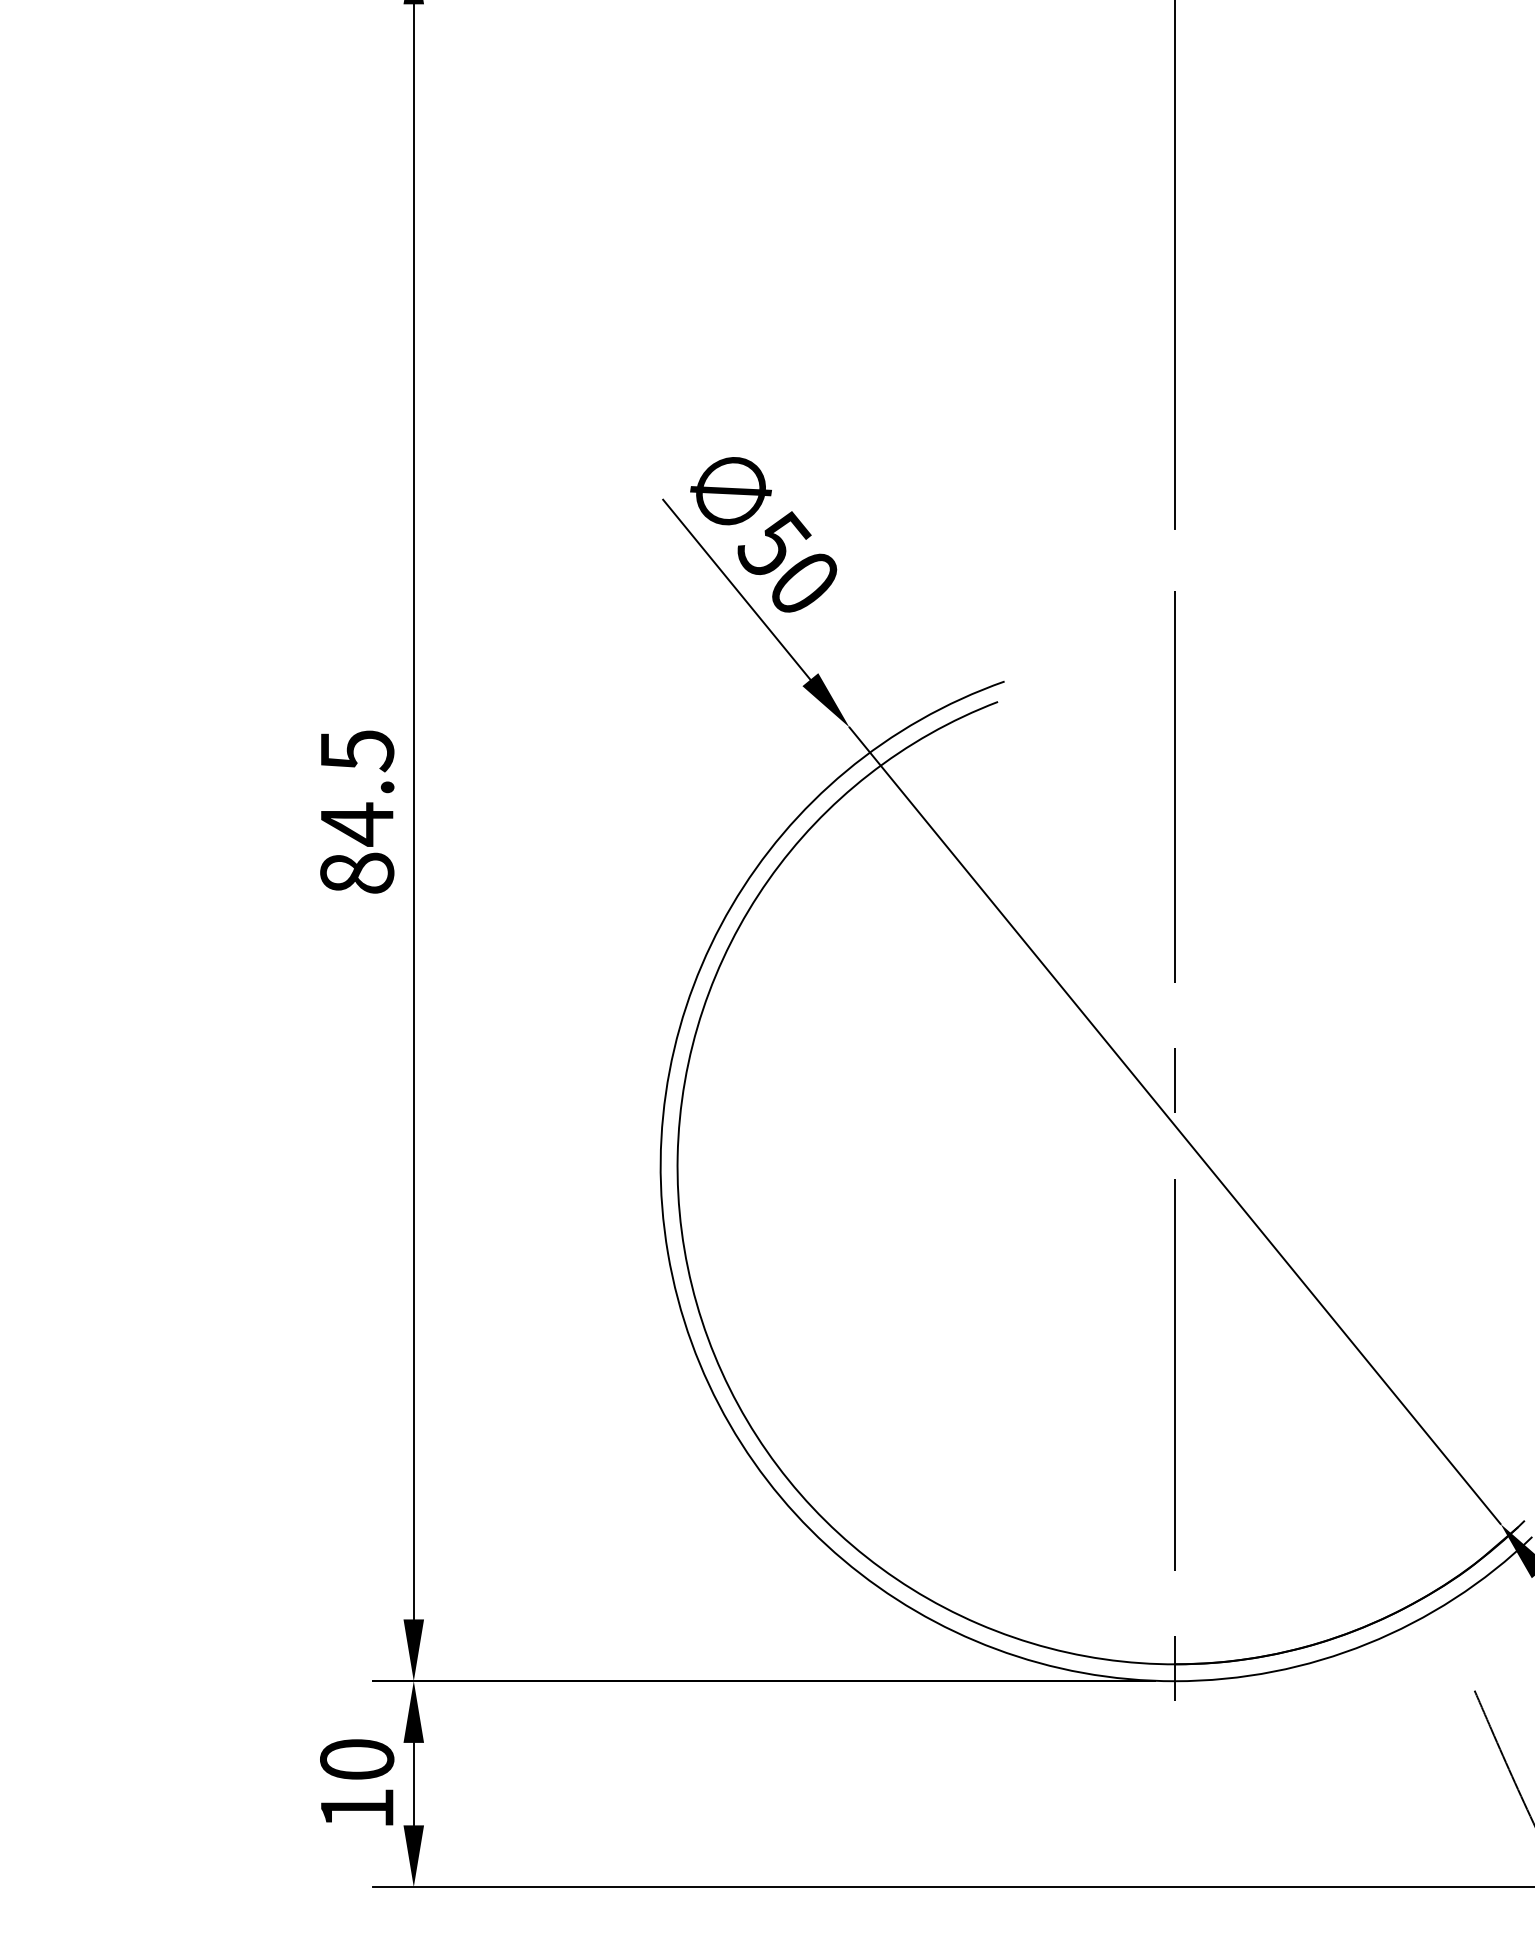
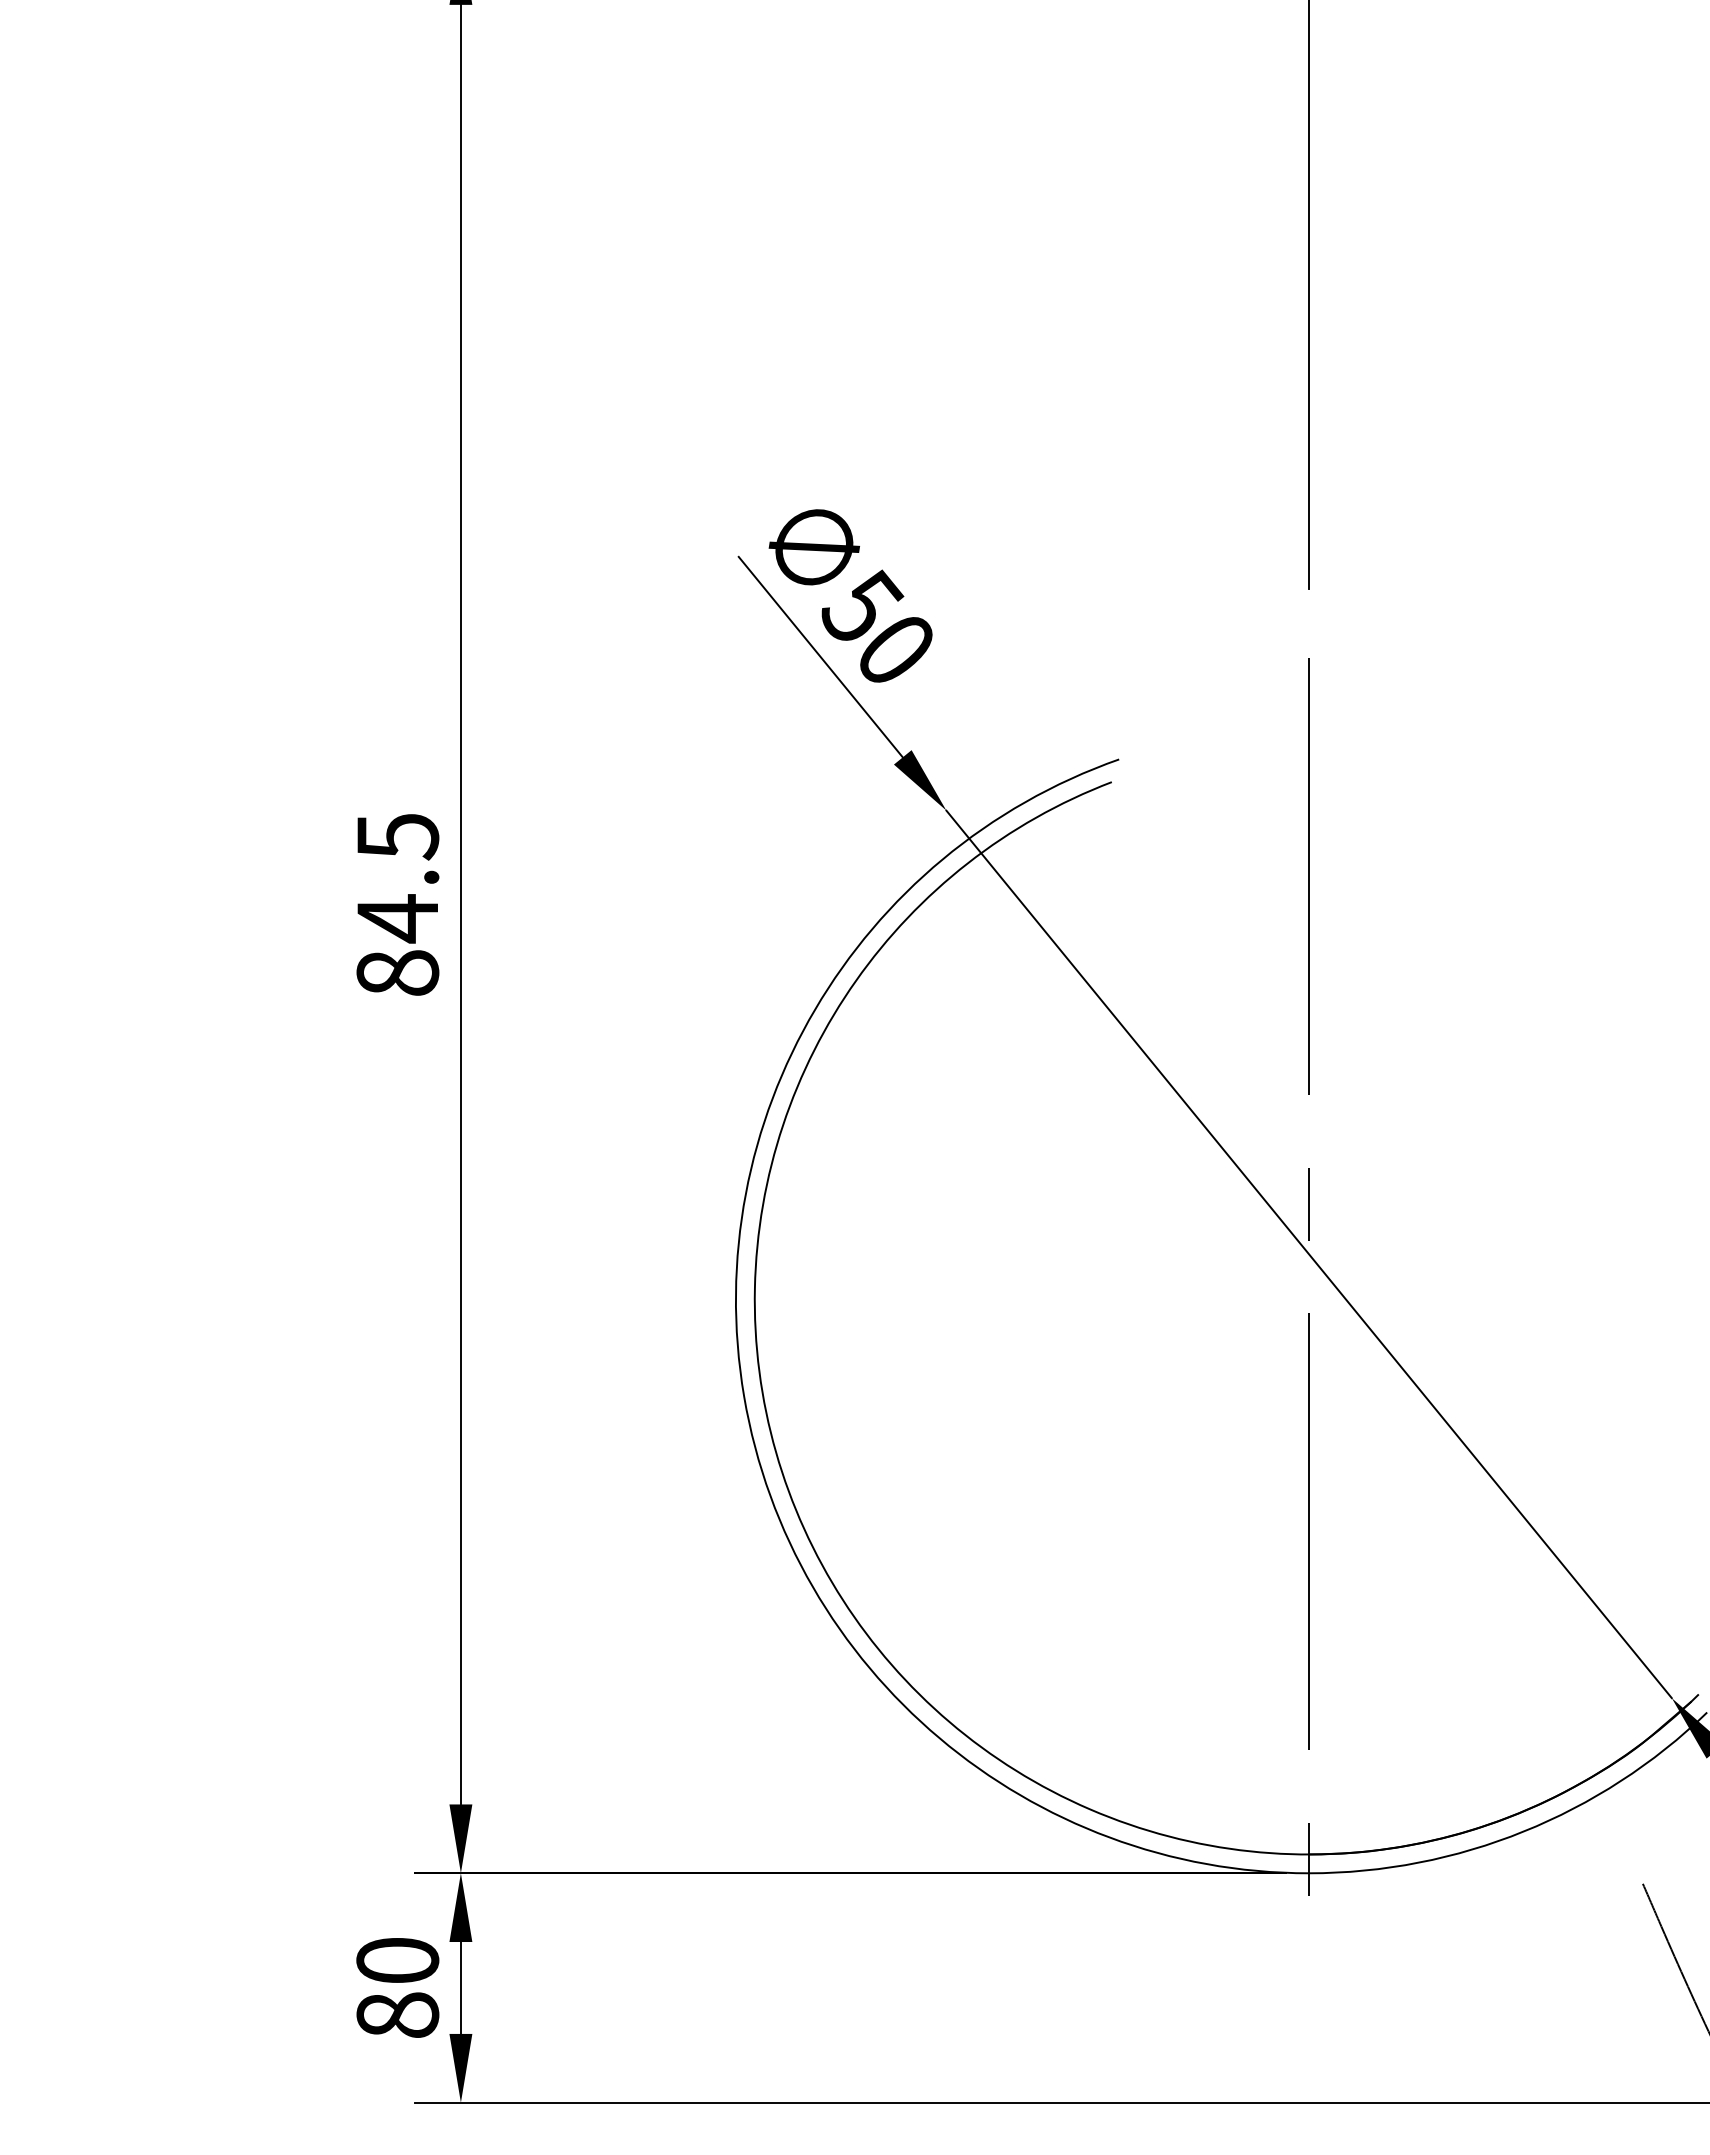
text: (356, 1807) -> (397, 2014), 10 -> 80

